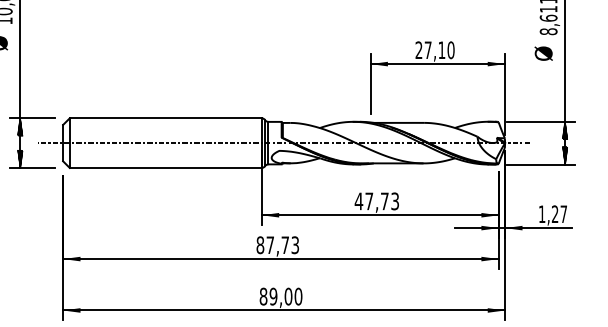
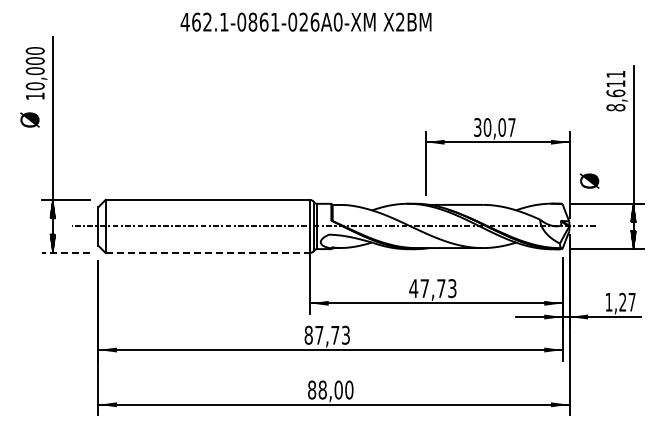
text: (434, 50) -> (494, 127), 27,10 -> 30,07
text: (543, 53) -> (589, 180), moved
line: (33, 167) -> (66, 252), solid -> dashed
line: (166, 167) -> (208, 252), solid -> dashed
text: (273, 296) -> (322, 389), 89,00 -> 88,00

